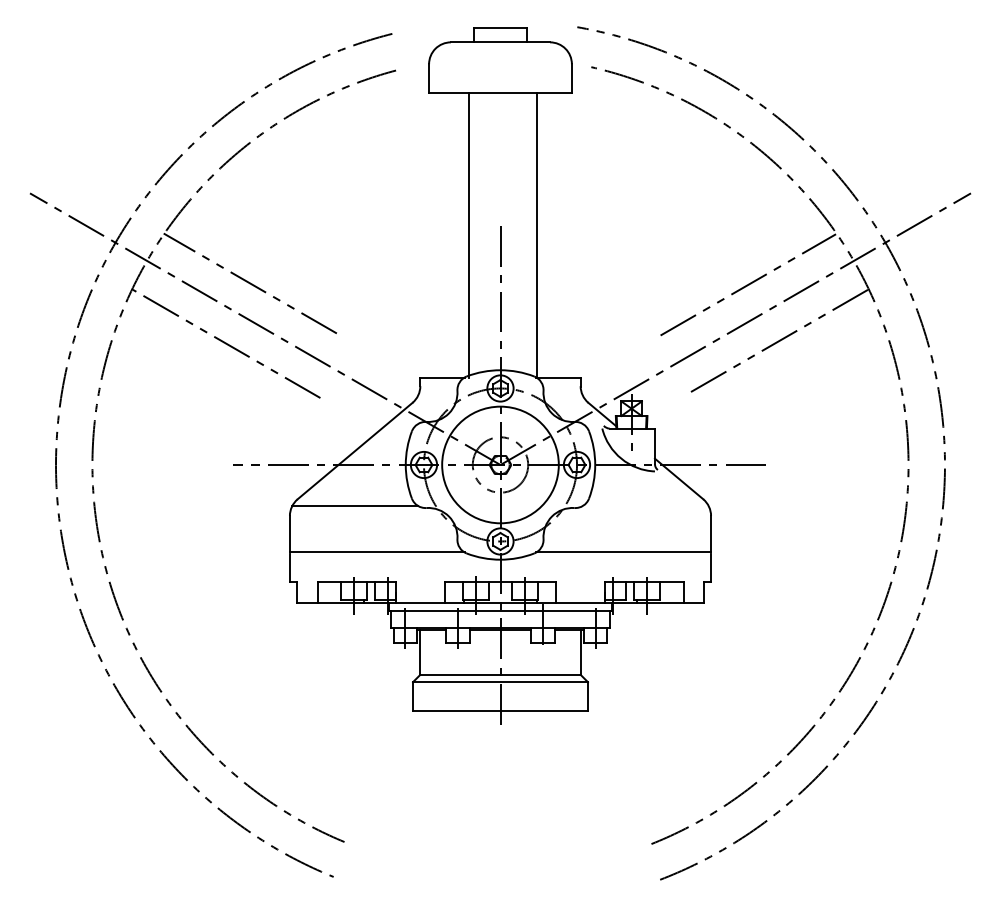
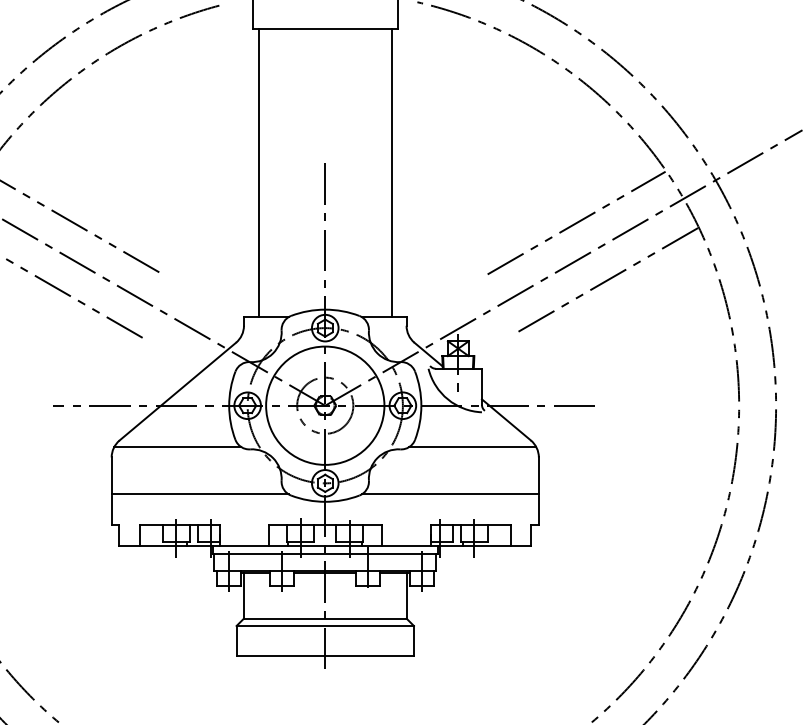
line: (468, 235) -> (258, 172), moved
line: (537, 235) -> (392, 172), moved
line: (645, 505) -> (472, 446), added

